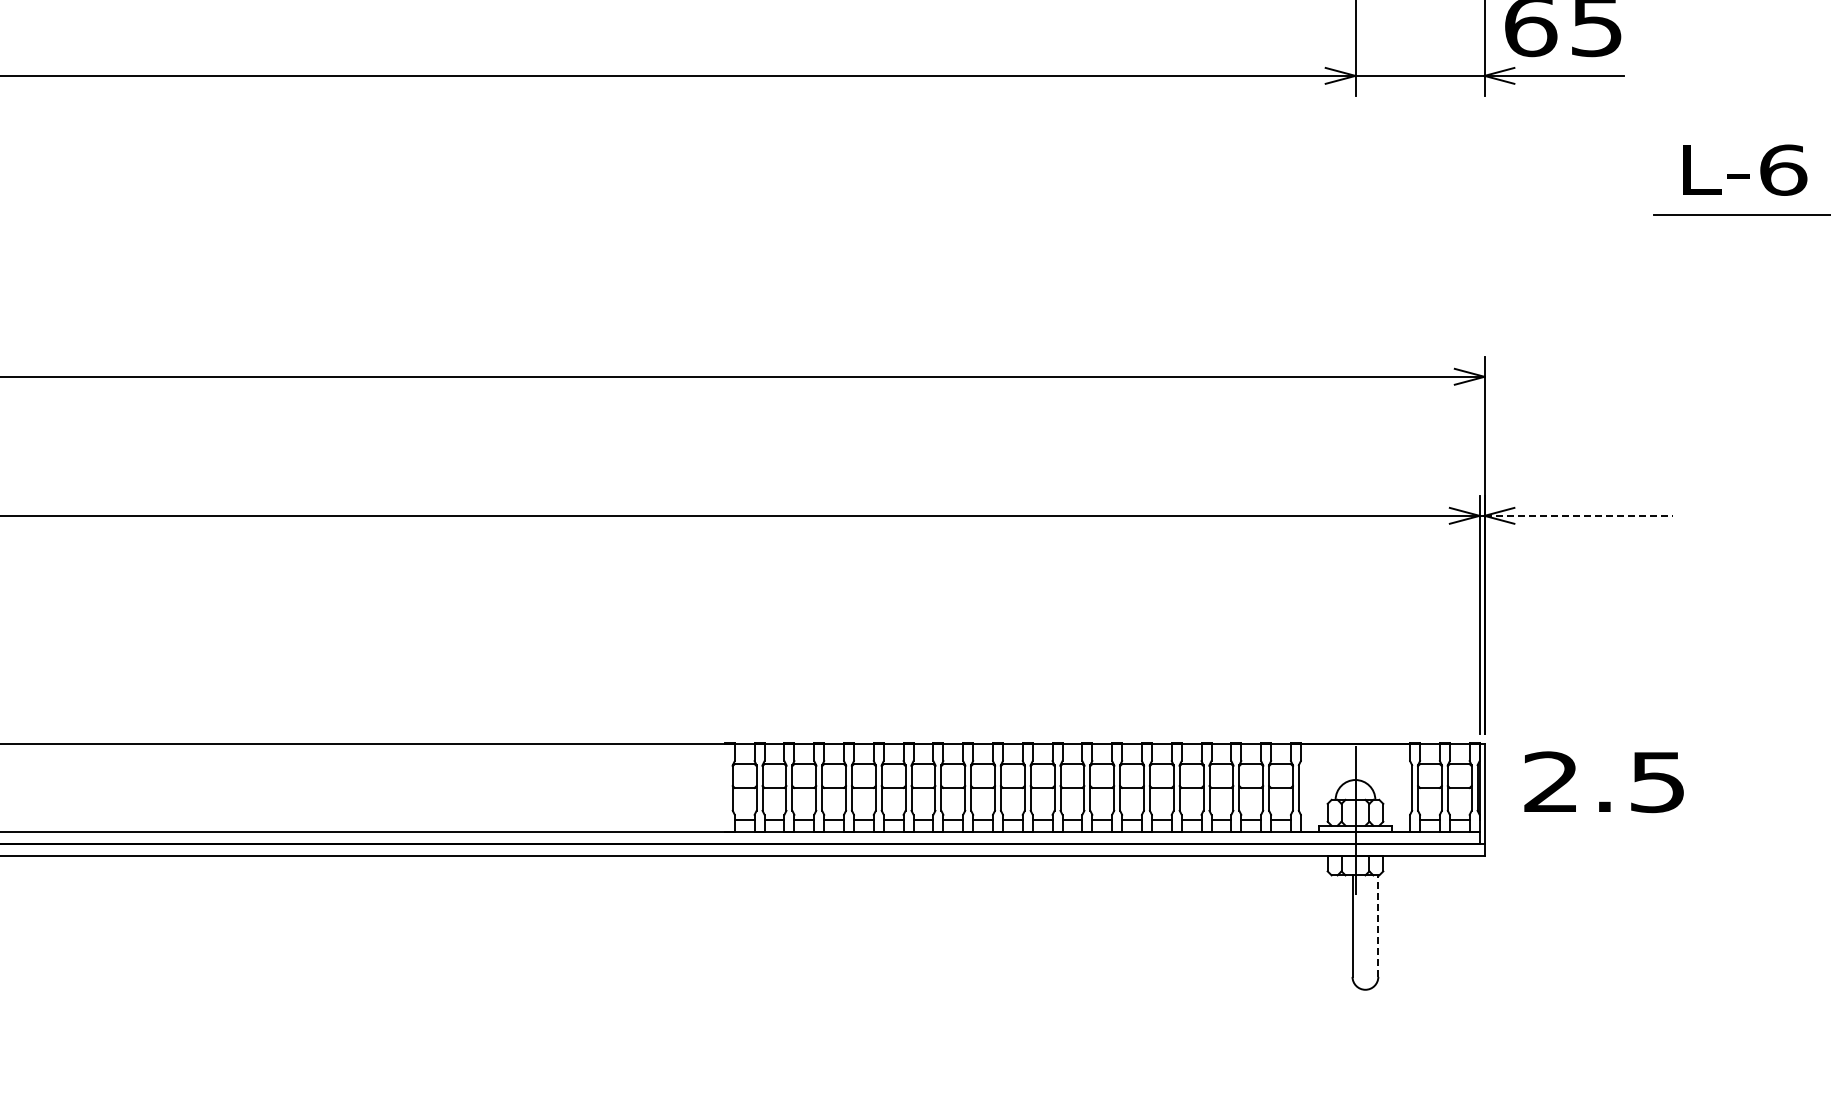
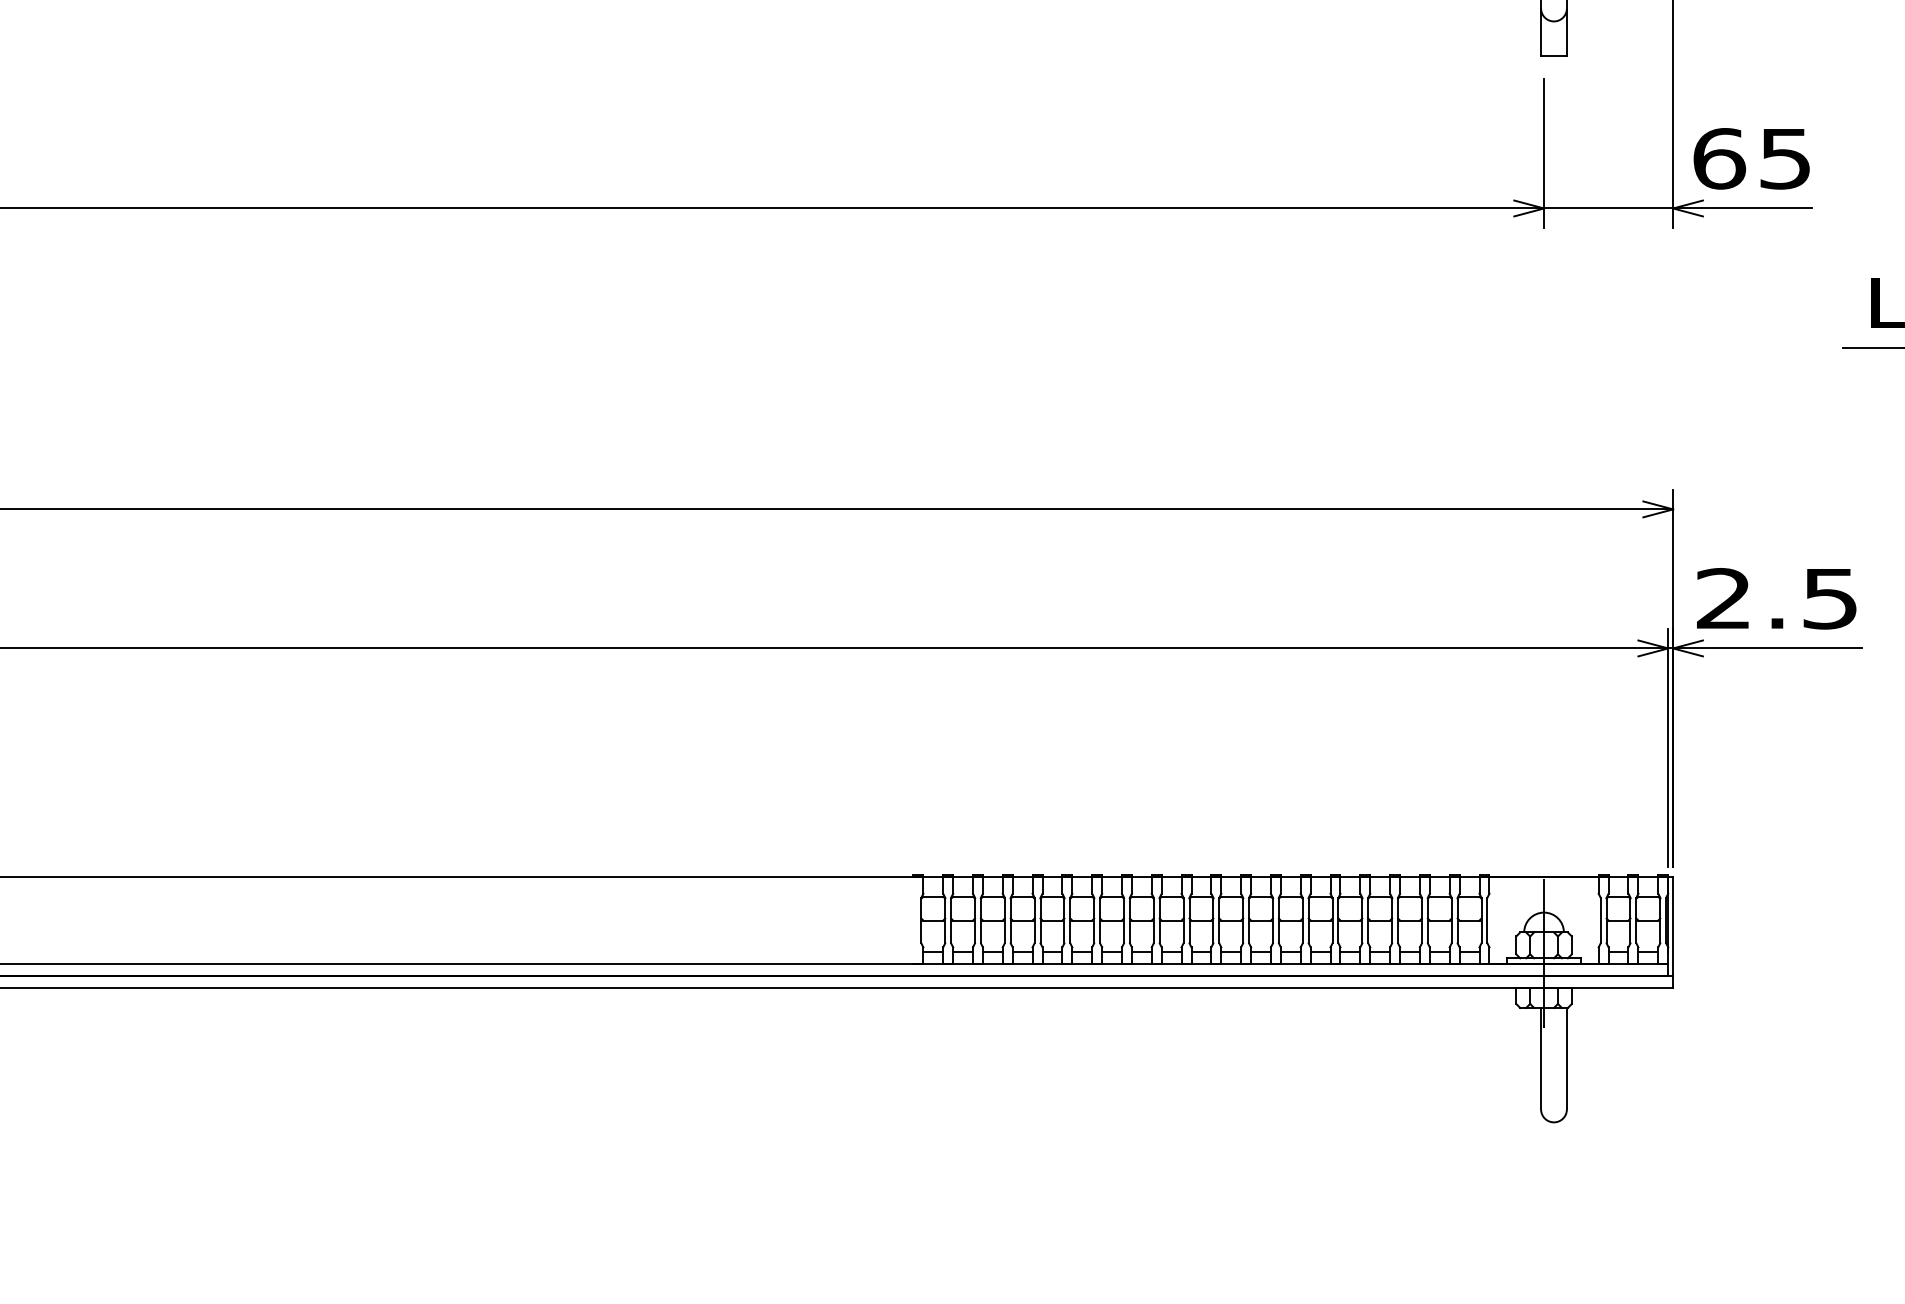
line: (1579, 515) -> (1768, 648), dashed -> solid
text: (1603, 781) -> (1776, 598), moved
line: (1377, 925) -> (1566, 1058), dashed -> solid

